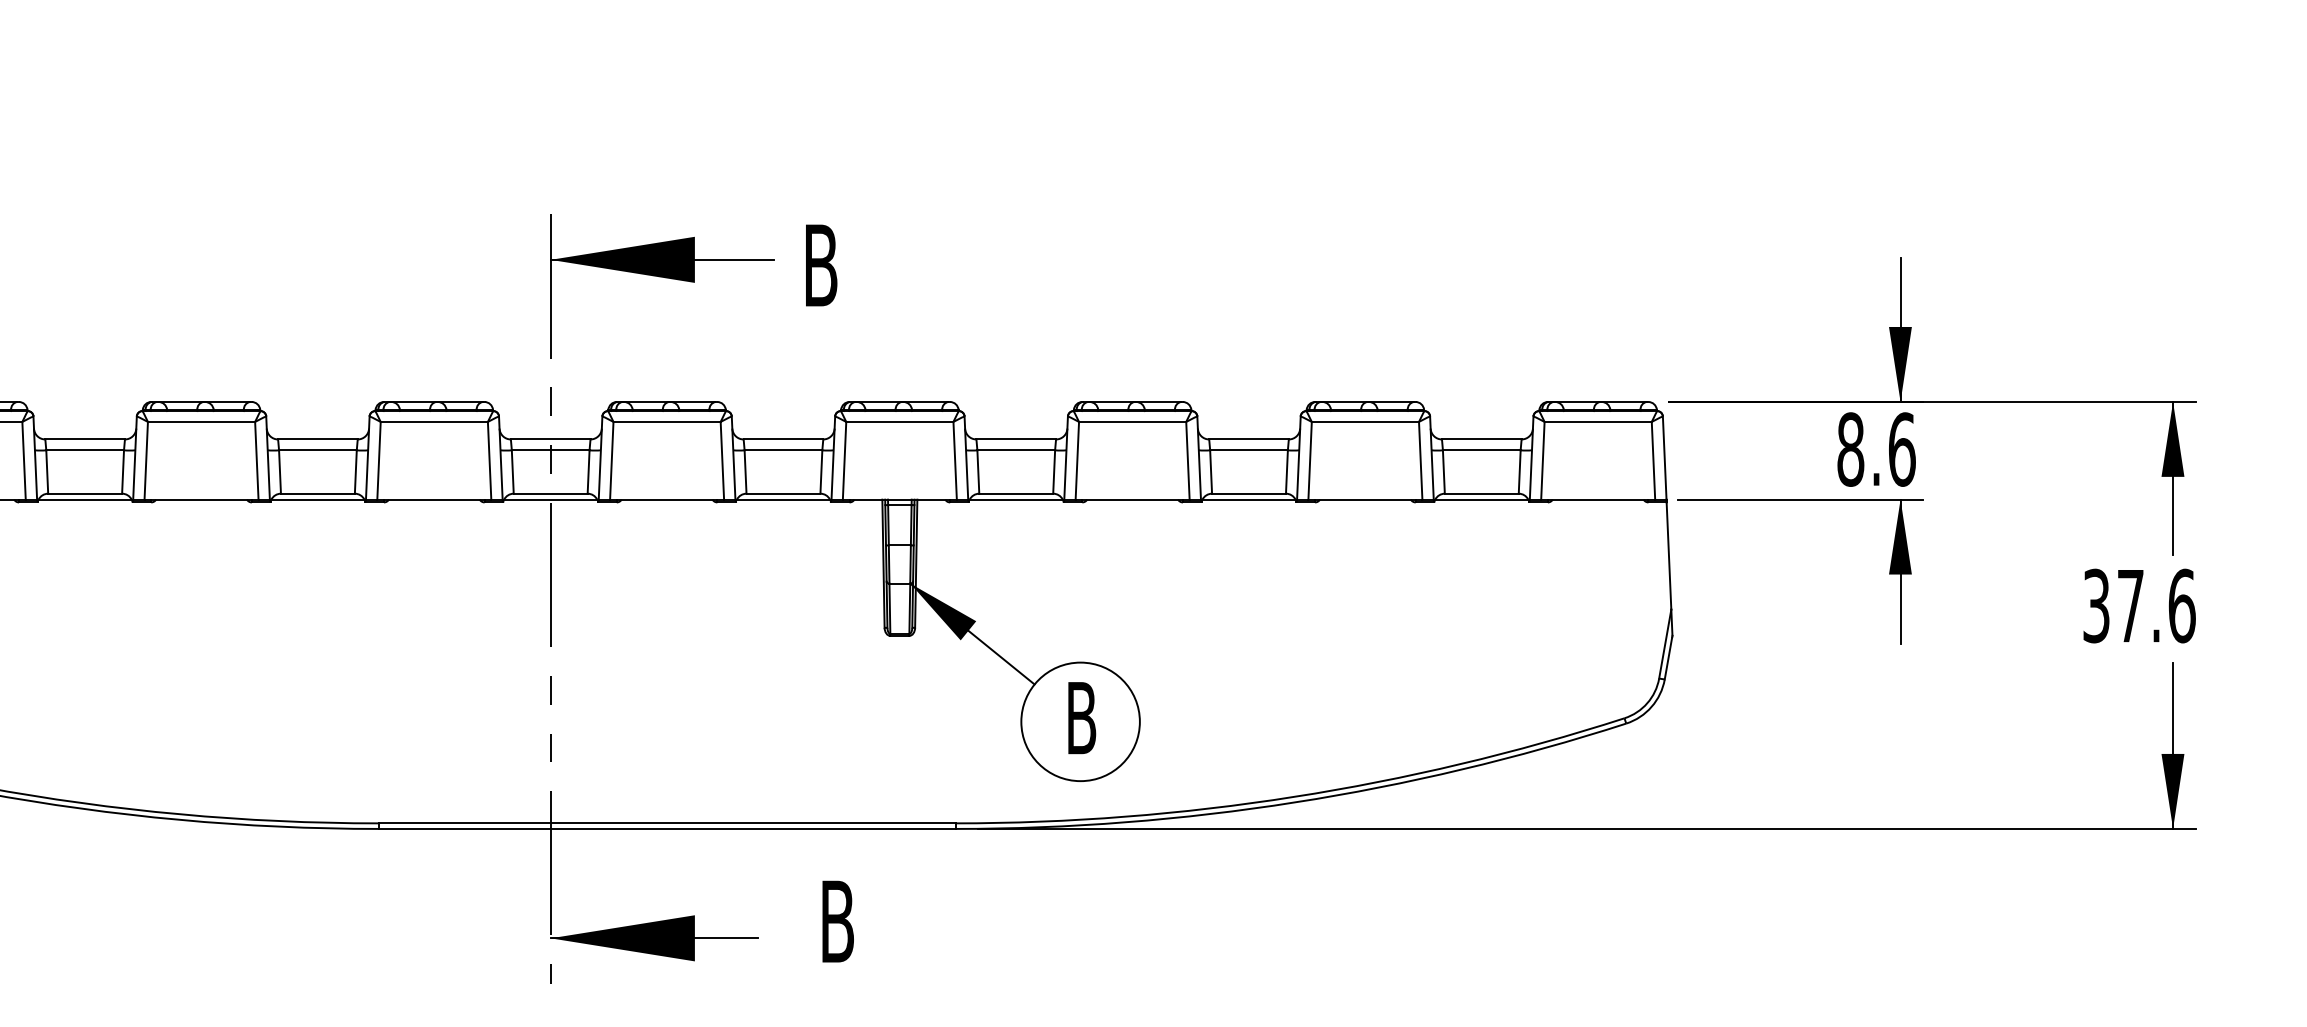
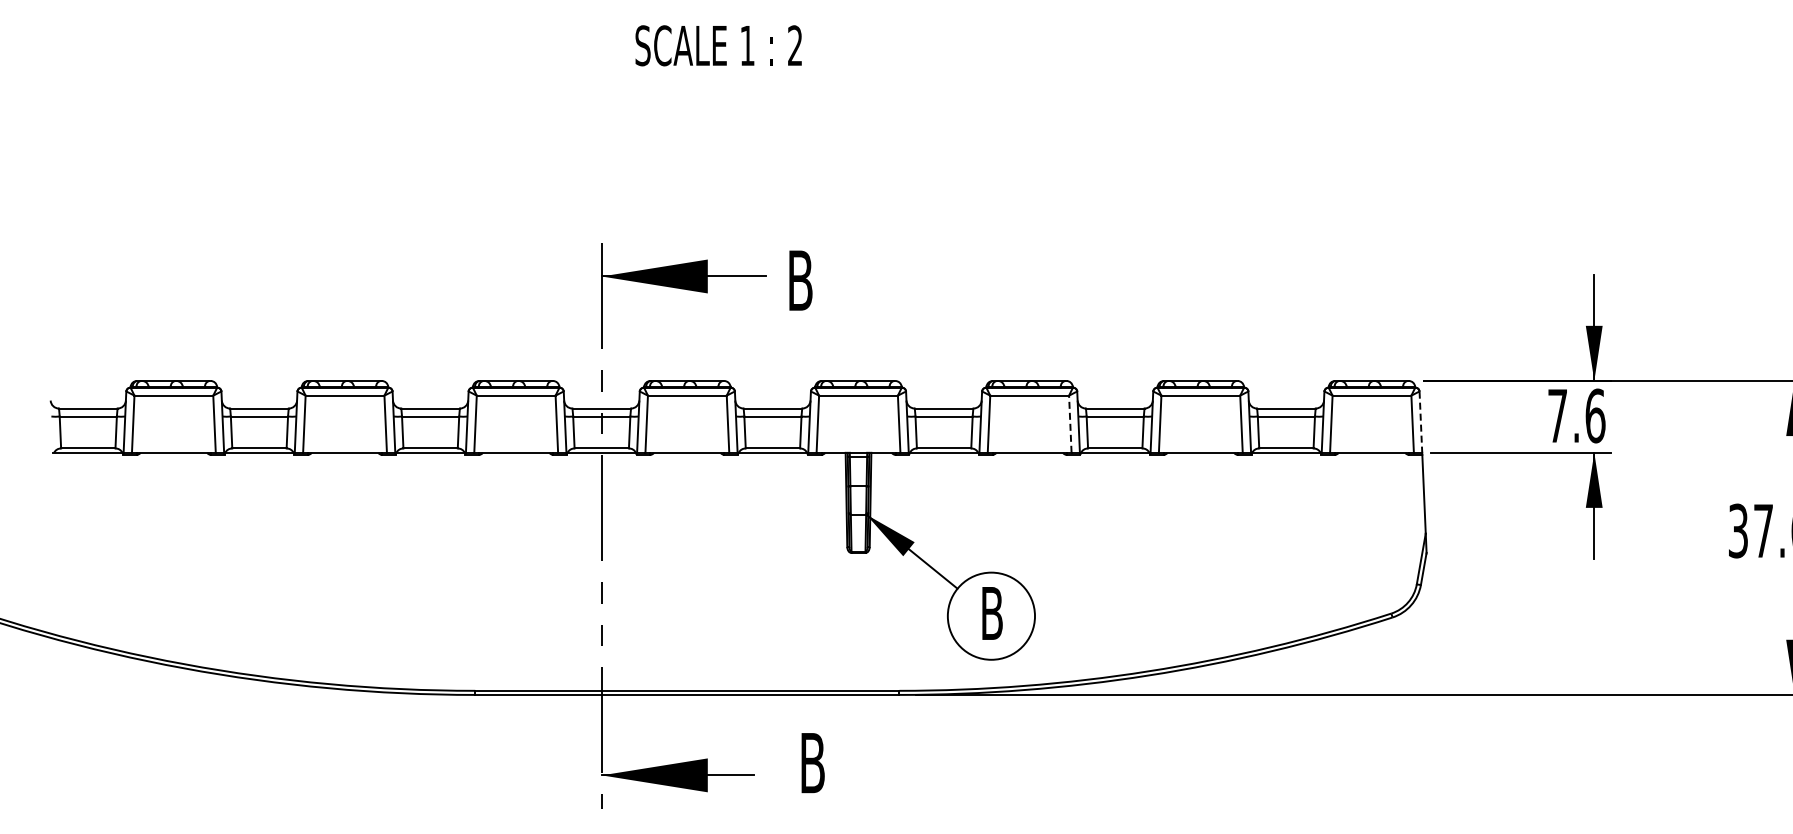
text: (1850, 448) -> (1557, 415), 8.6 -> 7.6
line: (1664, 458) -> (1420, 422), solid -> dashed
line: (1188, 461) -> (1070, 424), solid -> dashed

